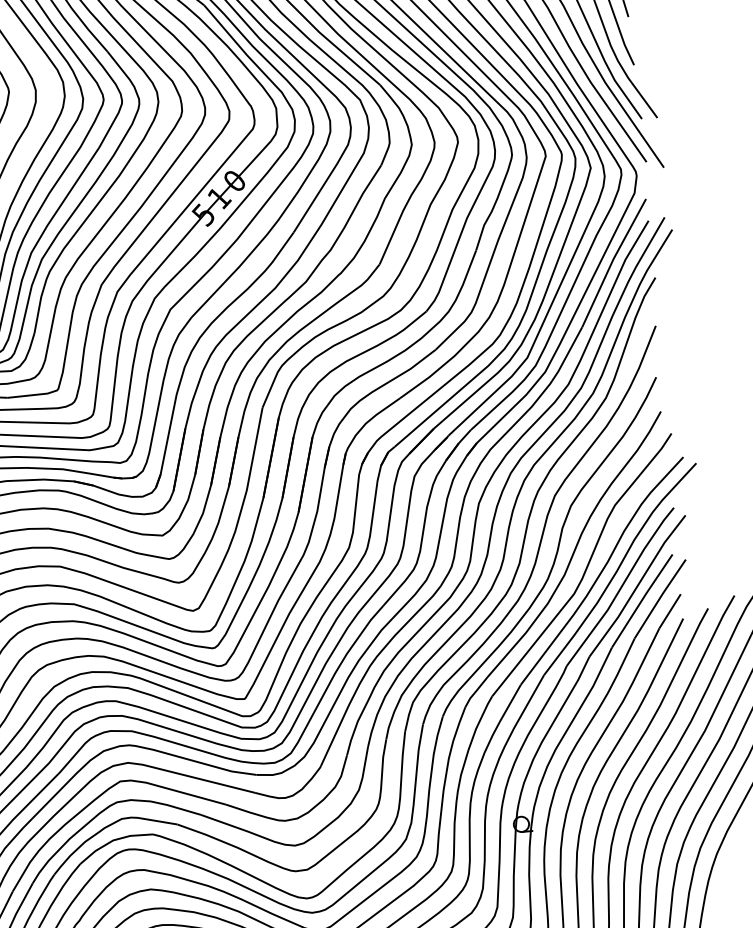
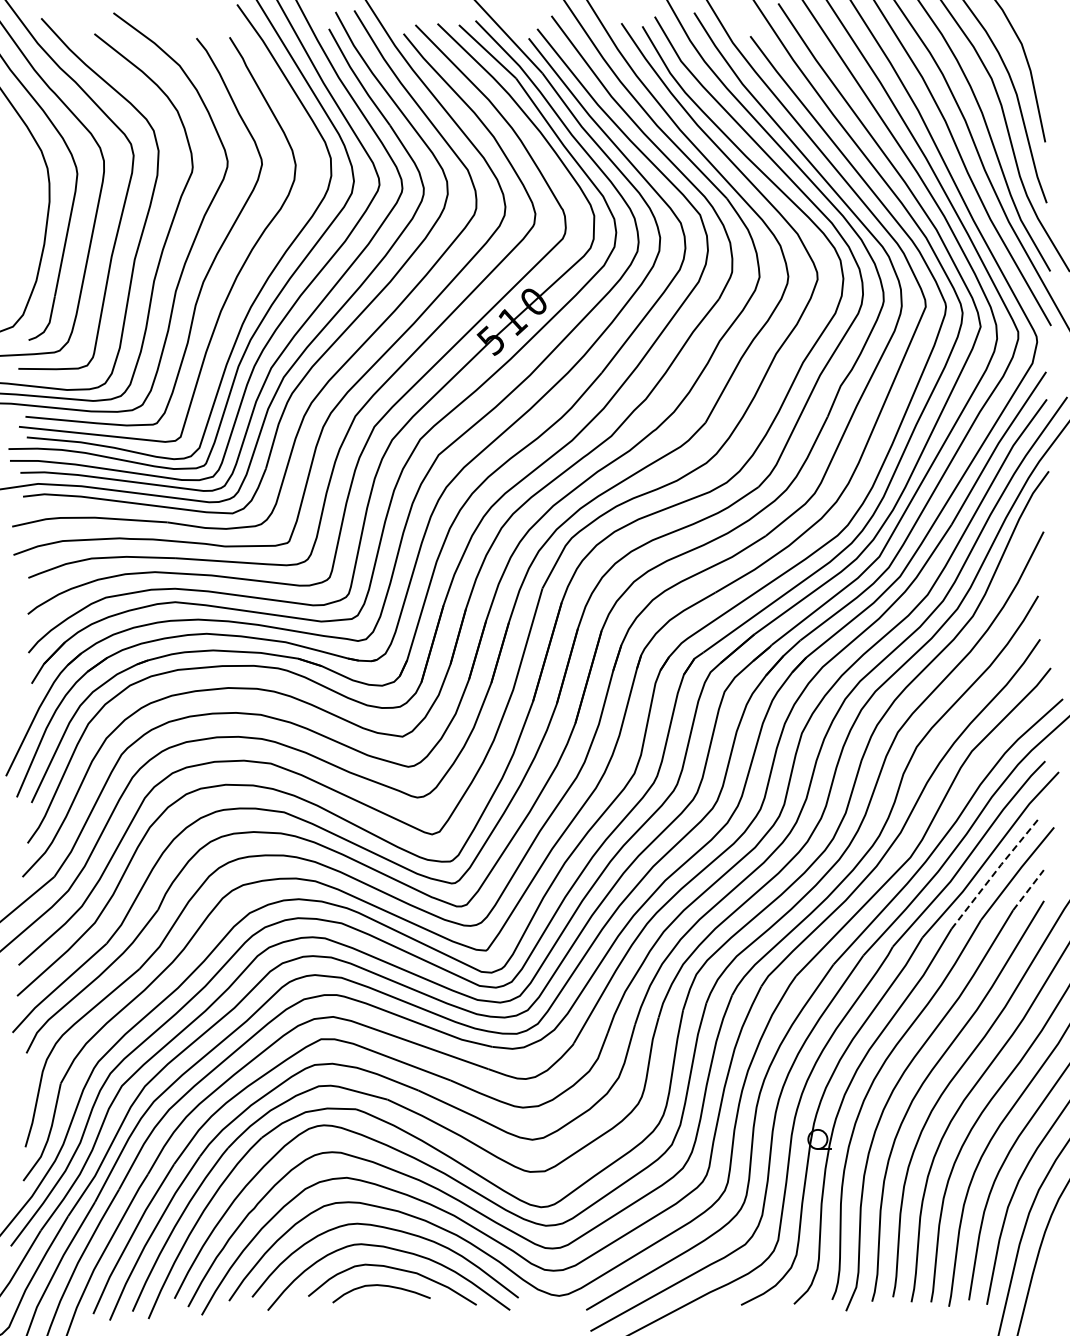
line: (641, 600) -> (994, 873), solid -> dashed
line: (670, 610) -> (1028, 889), solid -> dashed

